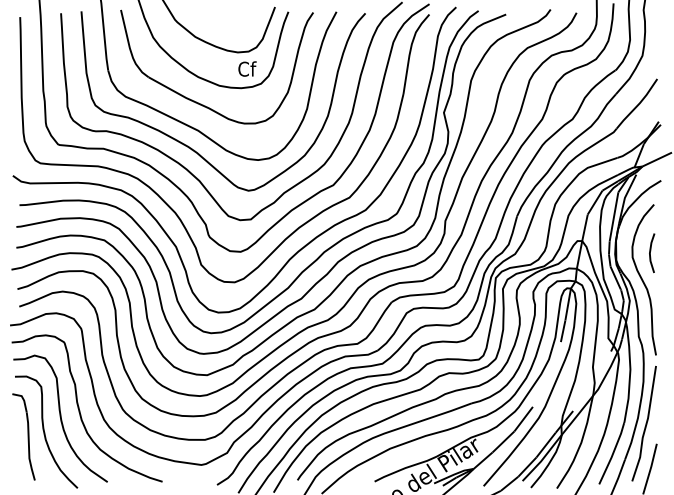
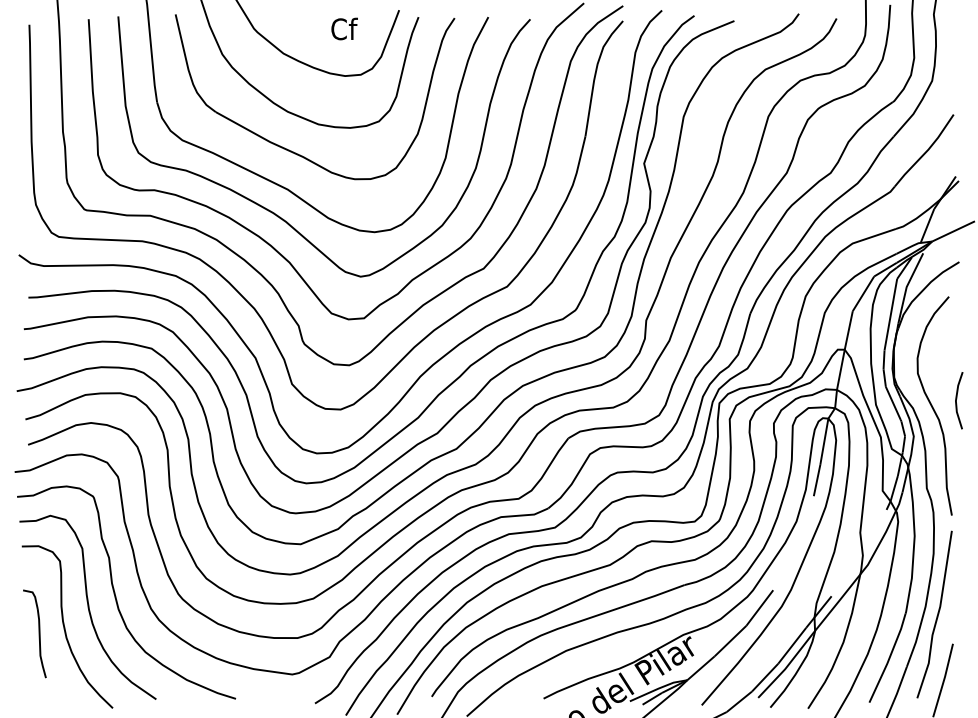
text: (247, 68) -> (344, 28), moved
line: (650, 252) -> (956, 399), moved
part: (23, 436) -> (34, 633), size x0.7

